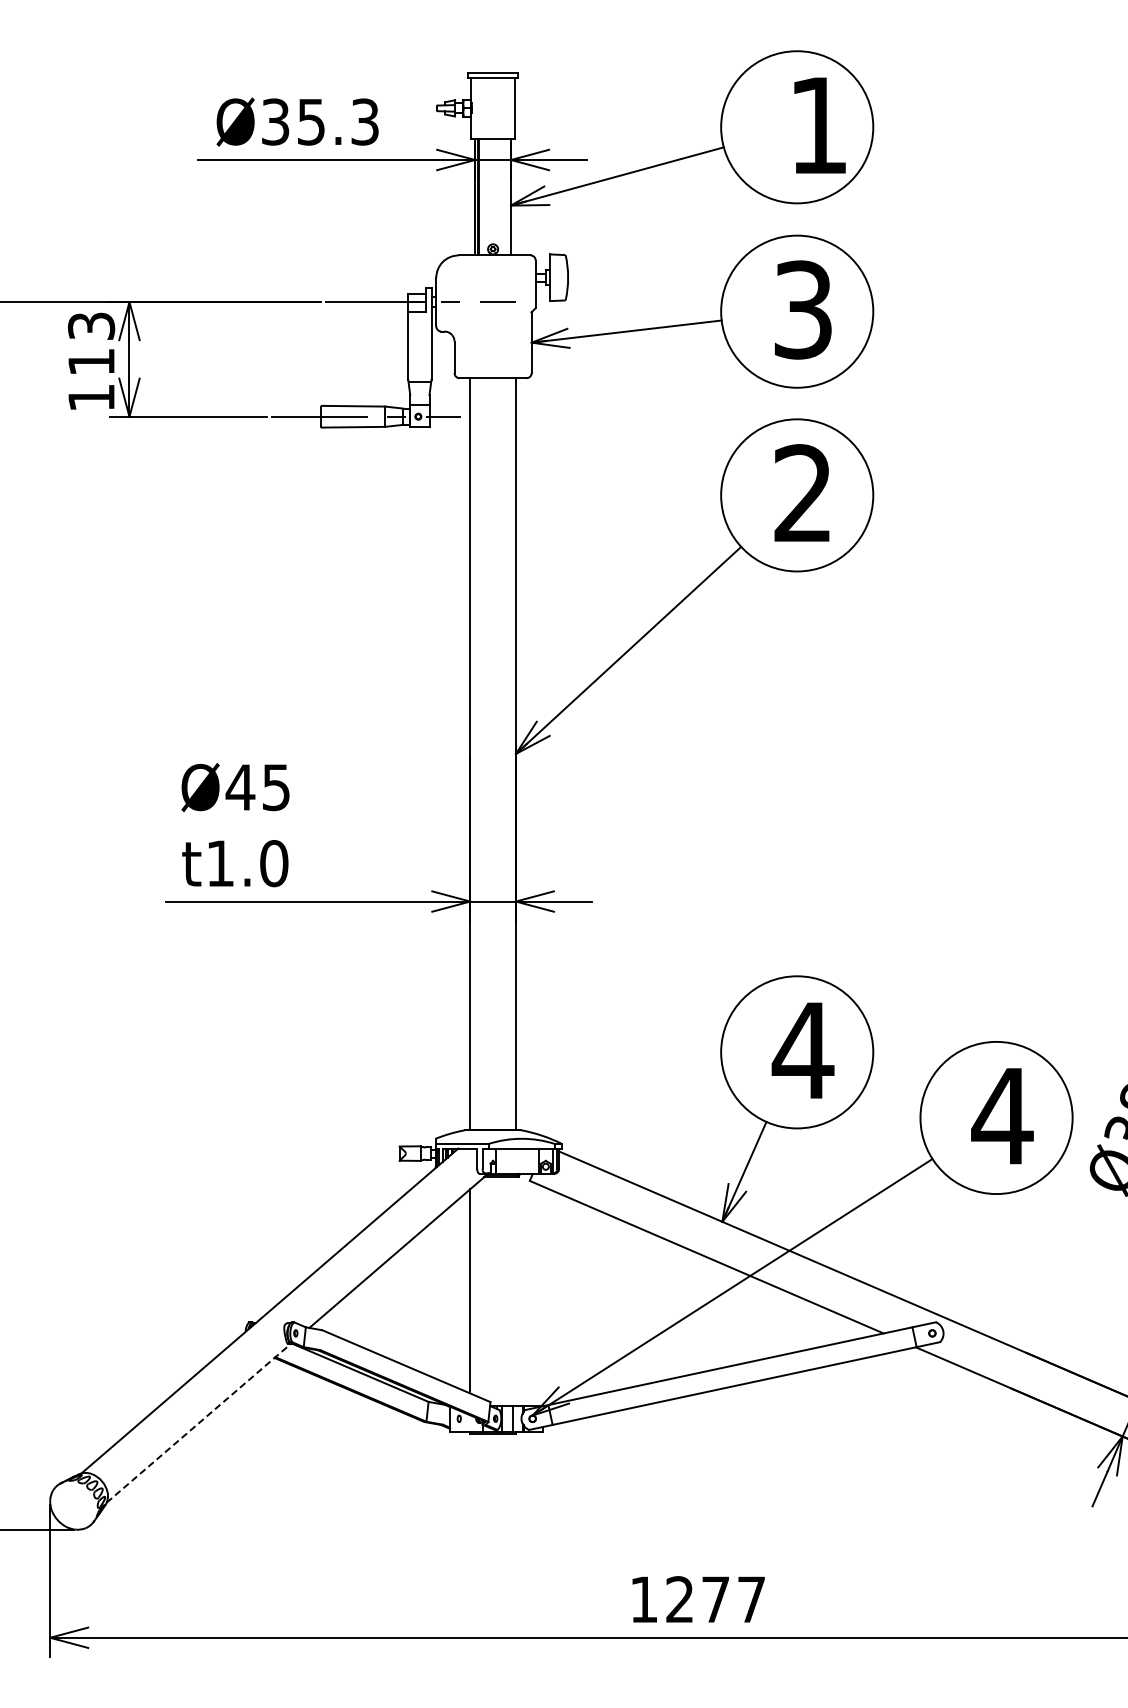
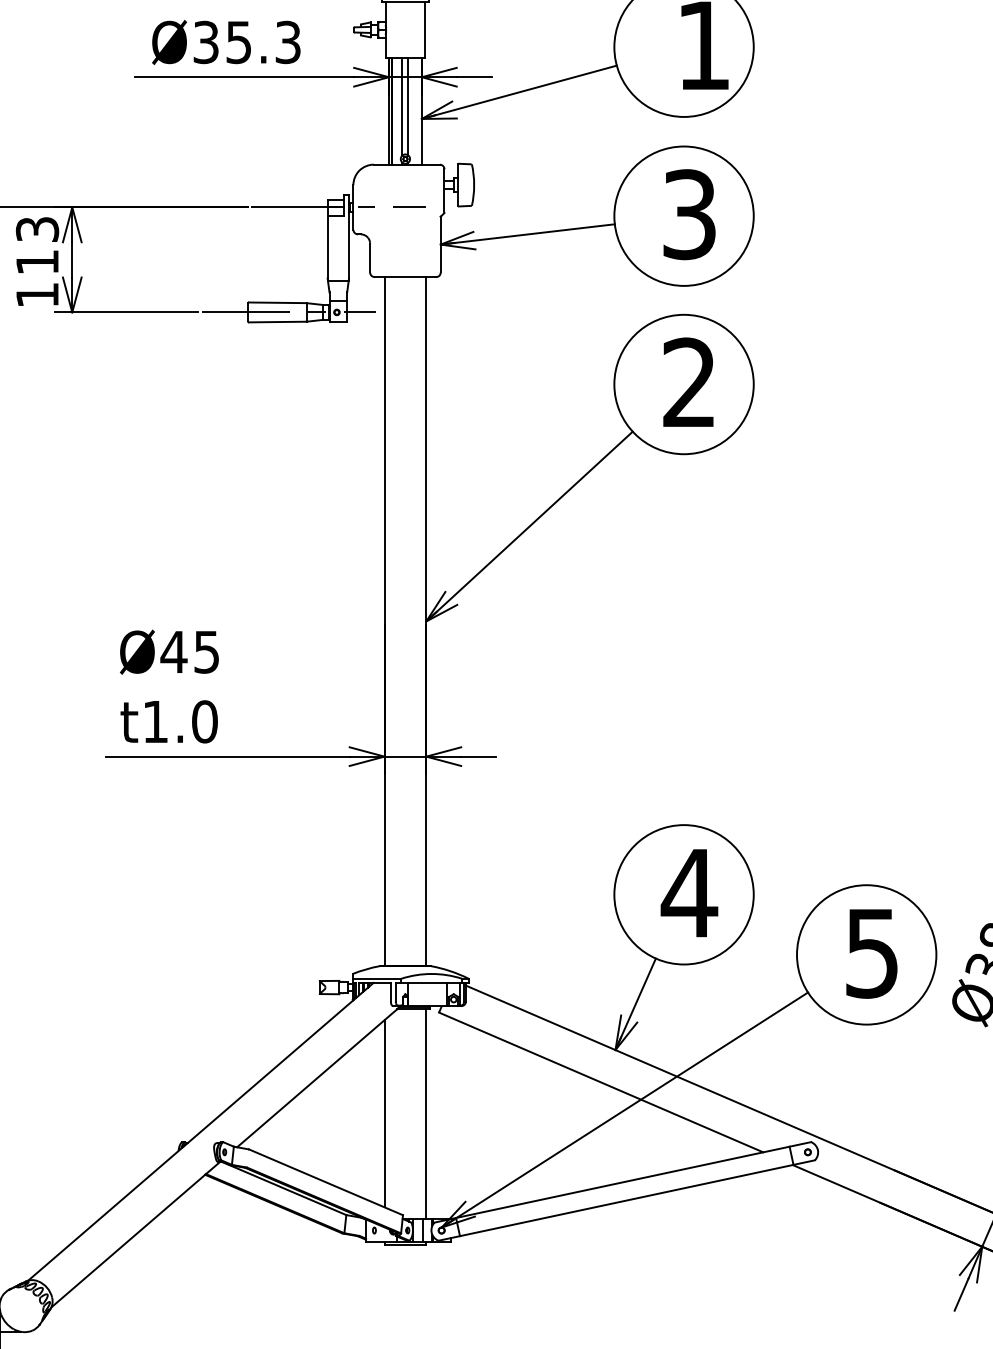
line: (489, 191) -> (402, 106), added
line: (496, 191) -> (408, 106), added
text: (1002, 1116) -> (872, 953), 4 -> 5
line: (515, 1291) -> (425, 1113), added
line: (199, 1423) -> (136, 1234), dashed -> solid

